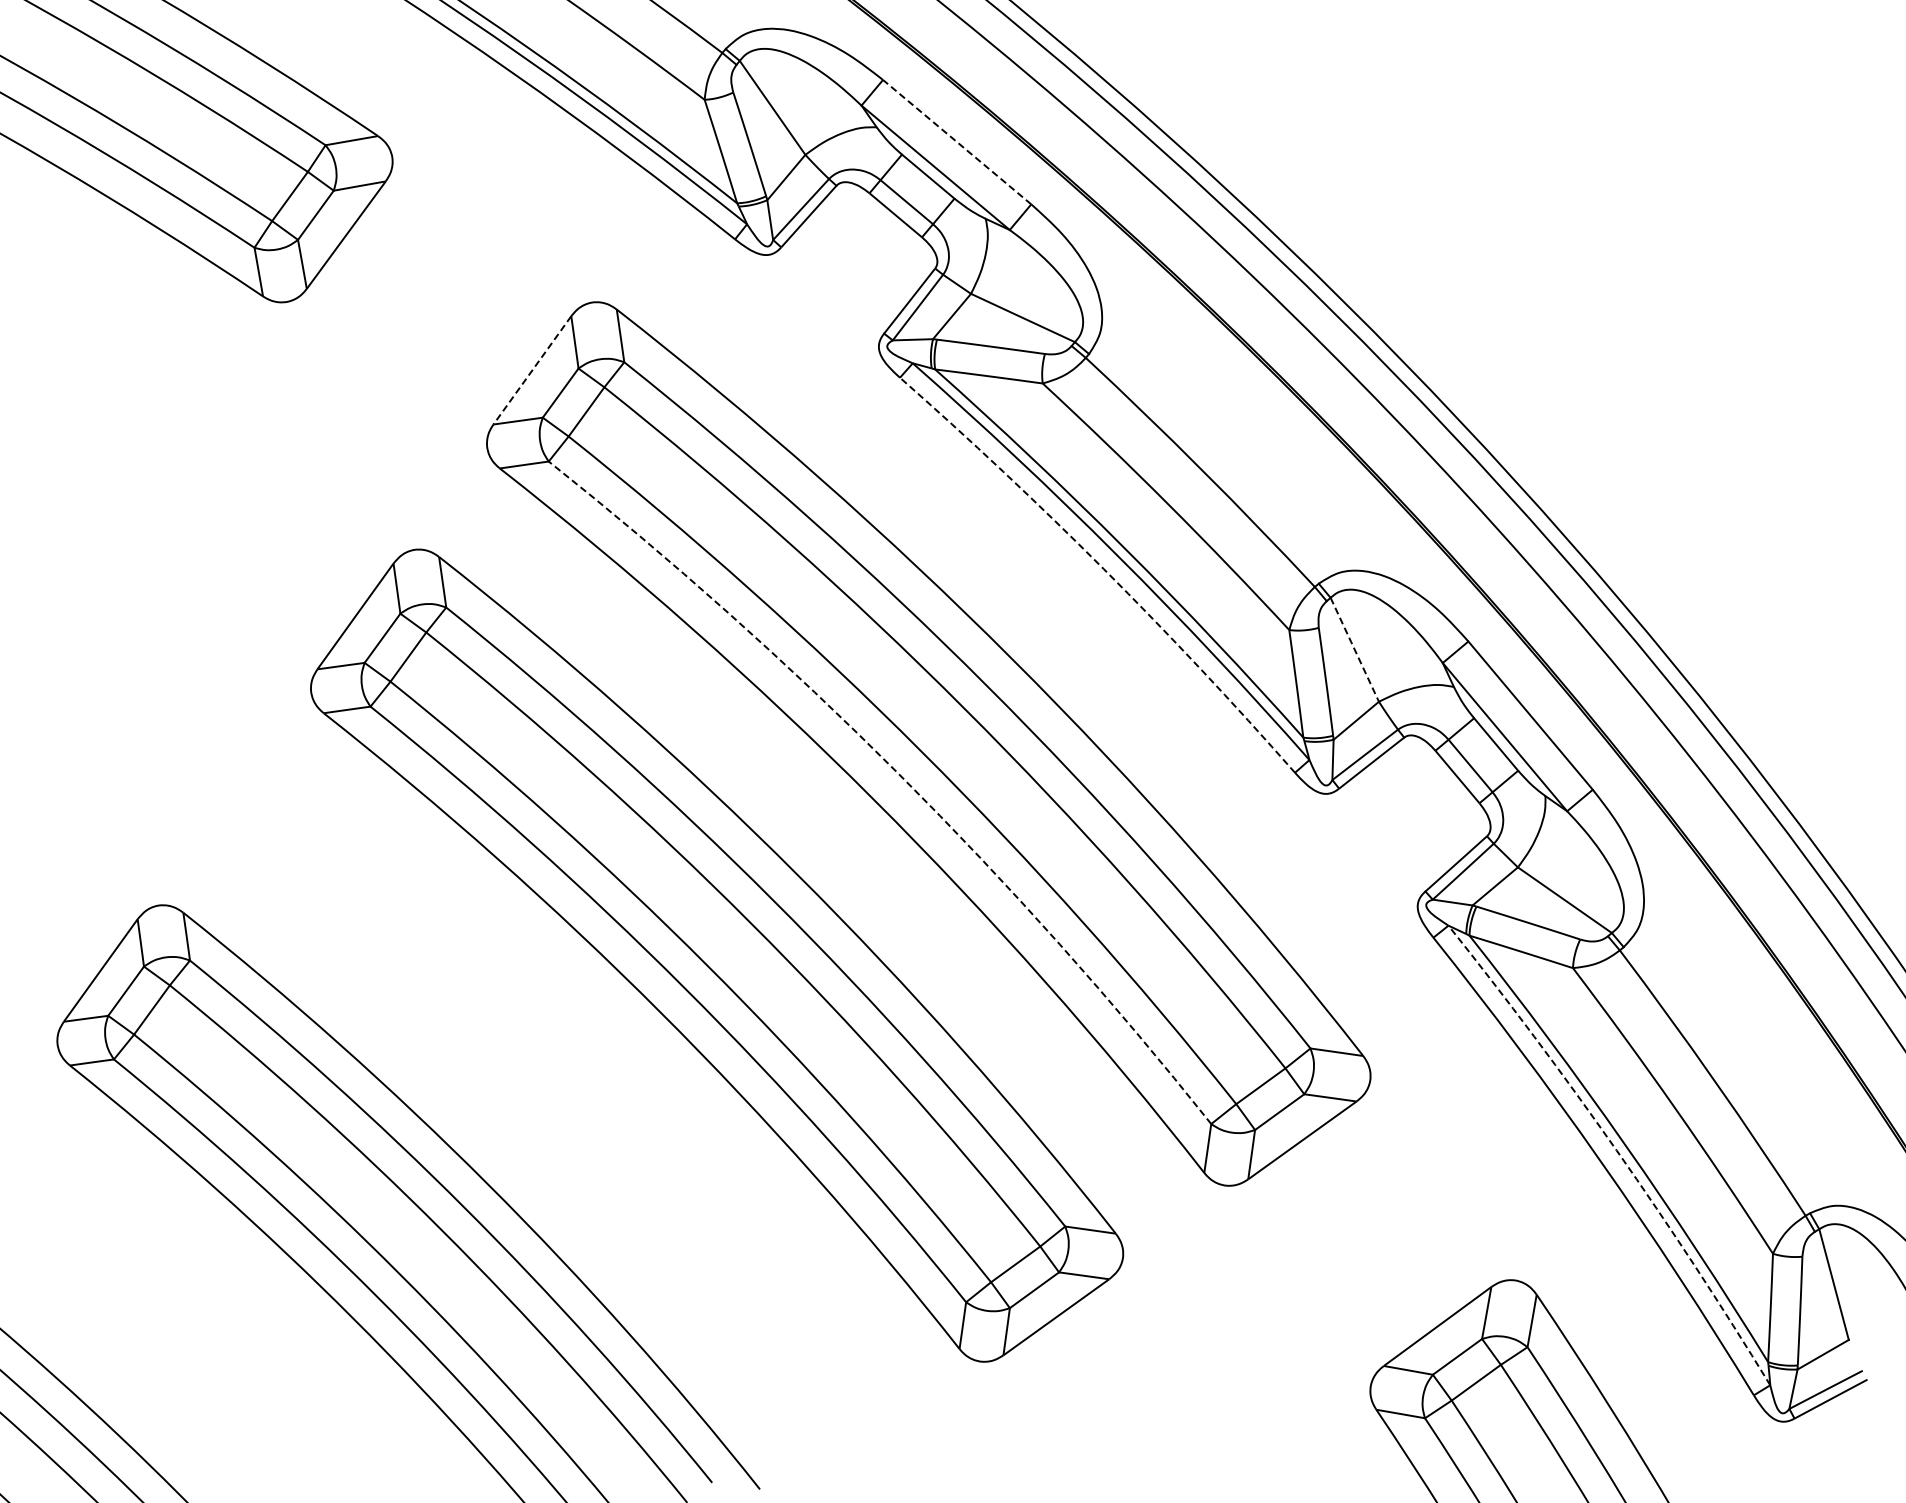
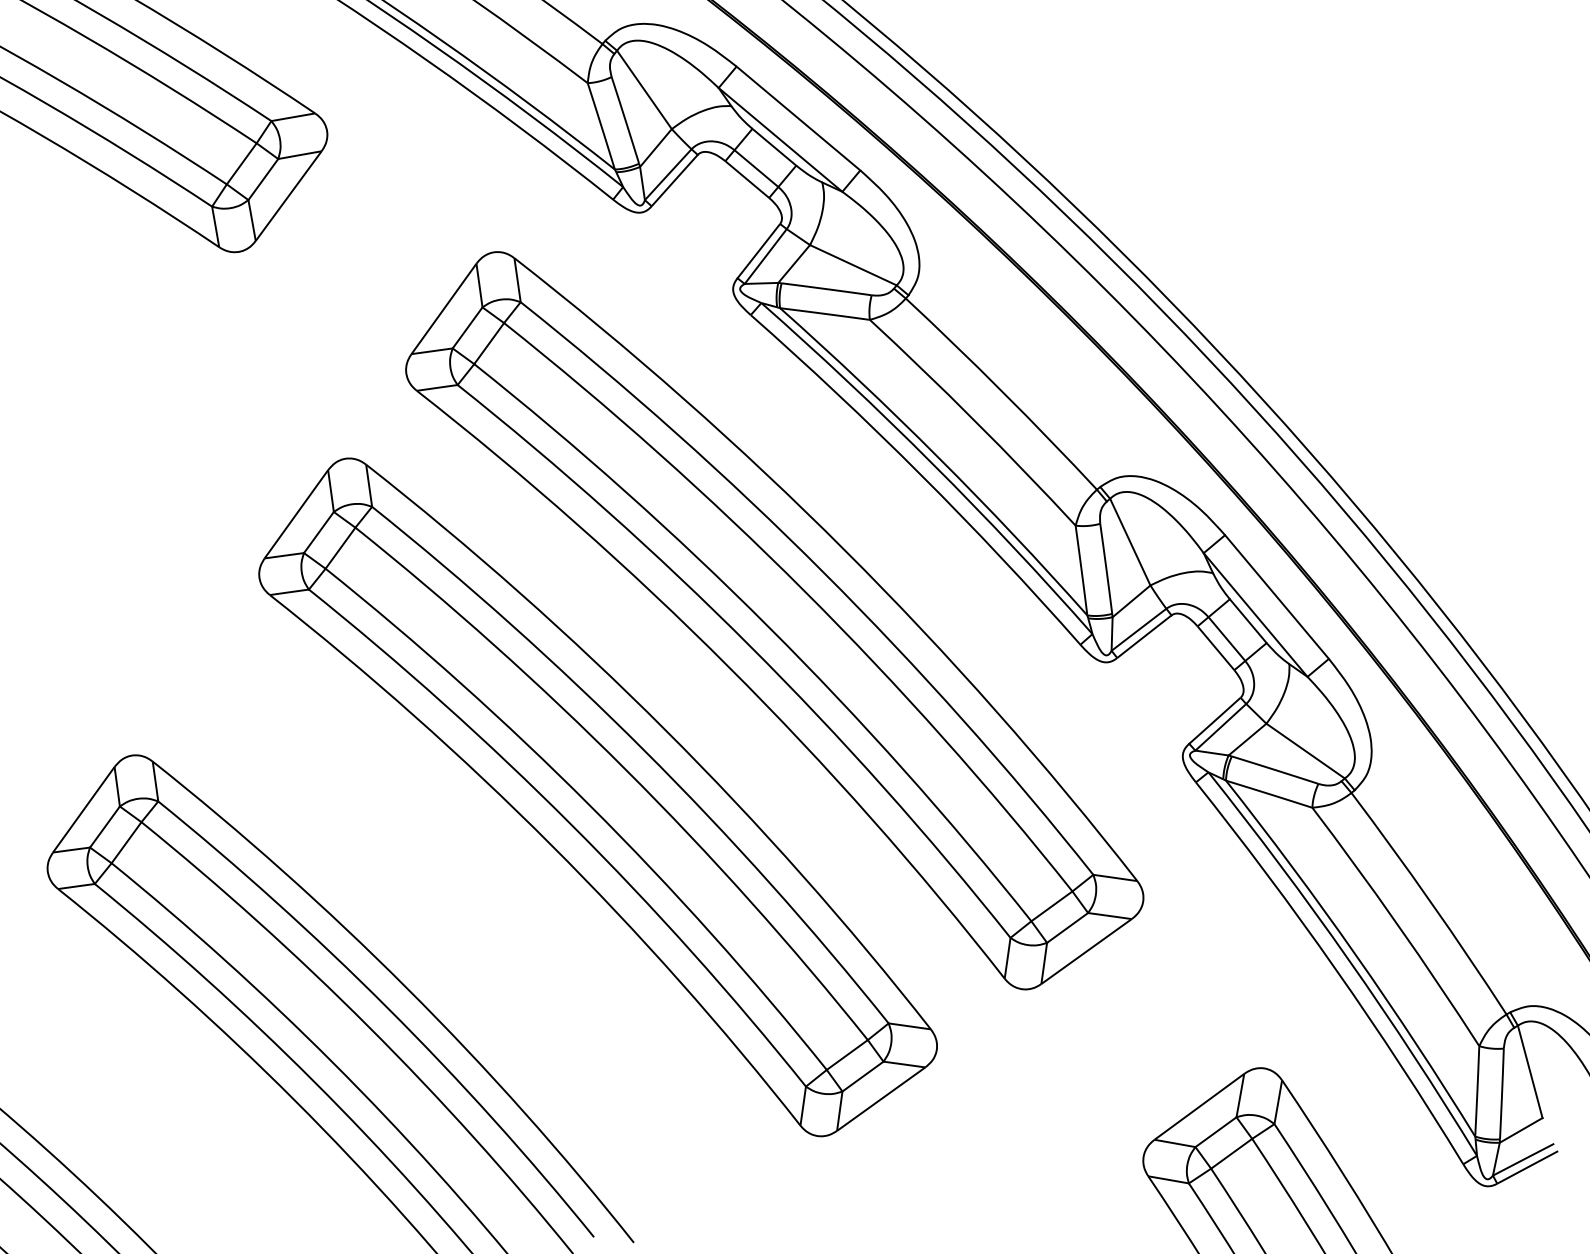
line: (957, 142) -> (798, 118), dashed -> solid
line: (531, 371) -> (443, 309), dashed -> solid
arc: (1103, 569) -> (920, 475), dashed -> solid
line: (1355, 650) -> (1130, 542), dashed -> solid
arc: (898, 774) -> (749, 646), dashed -> solid
arc: (1616, 1150) -> (1348, 959), dashed -> solid

